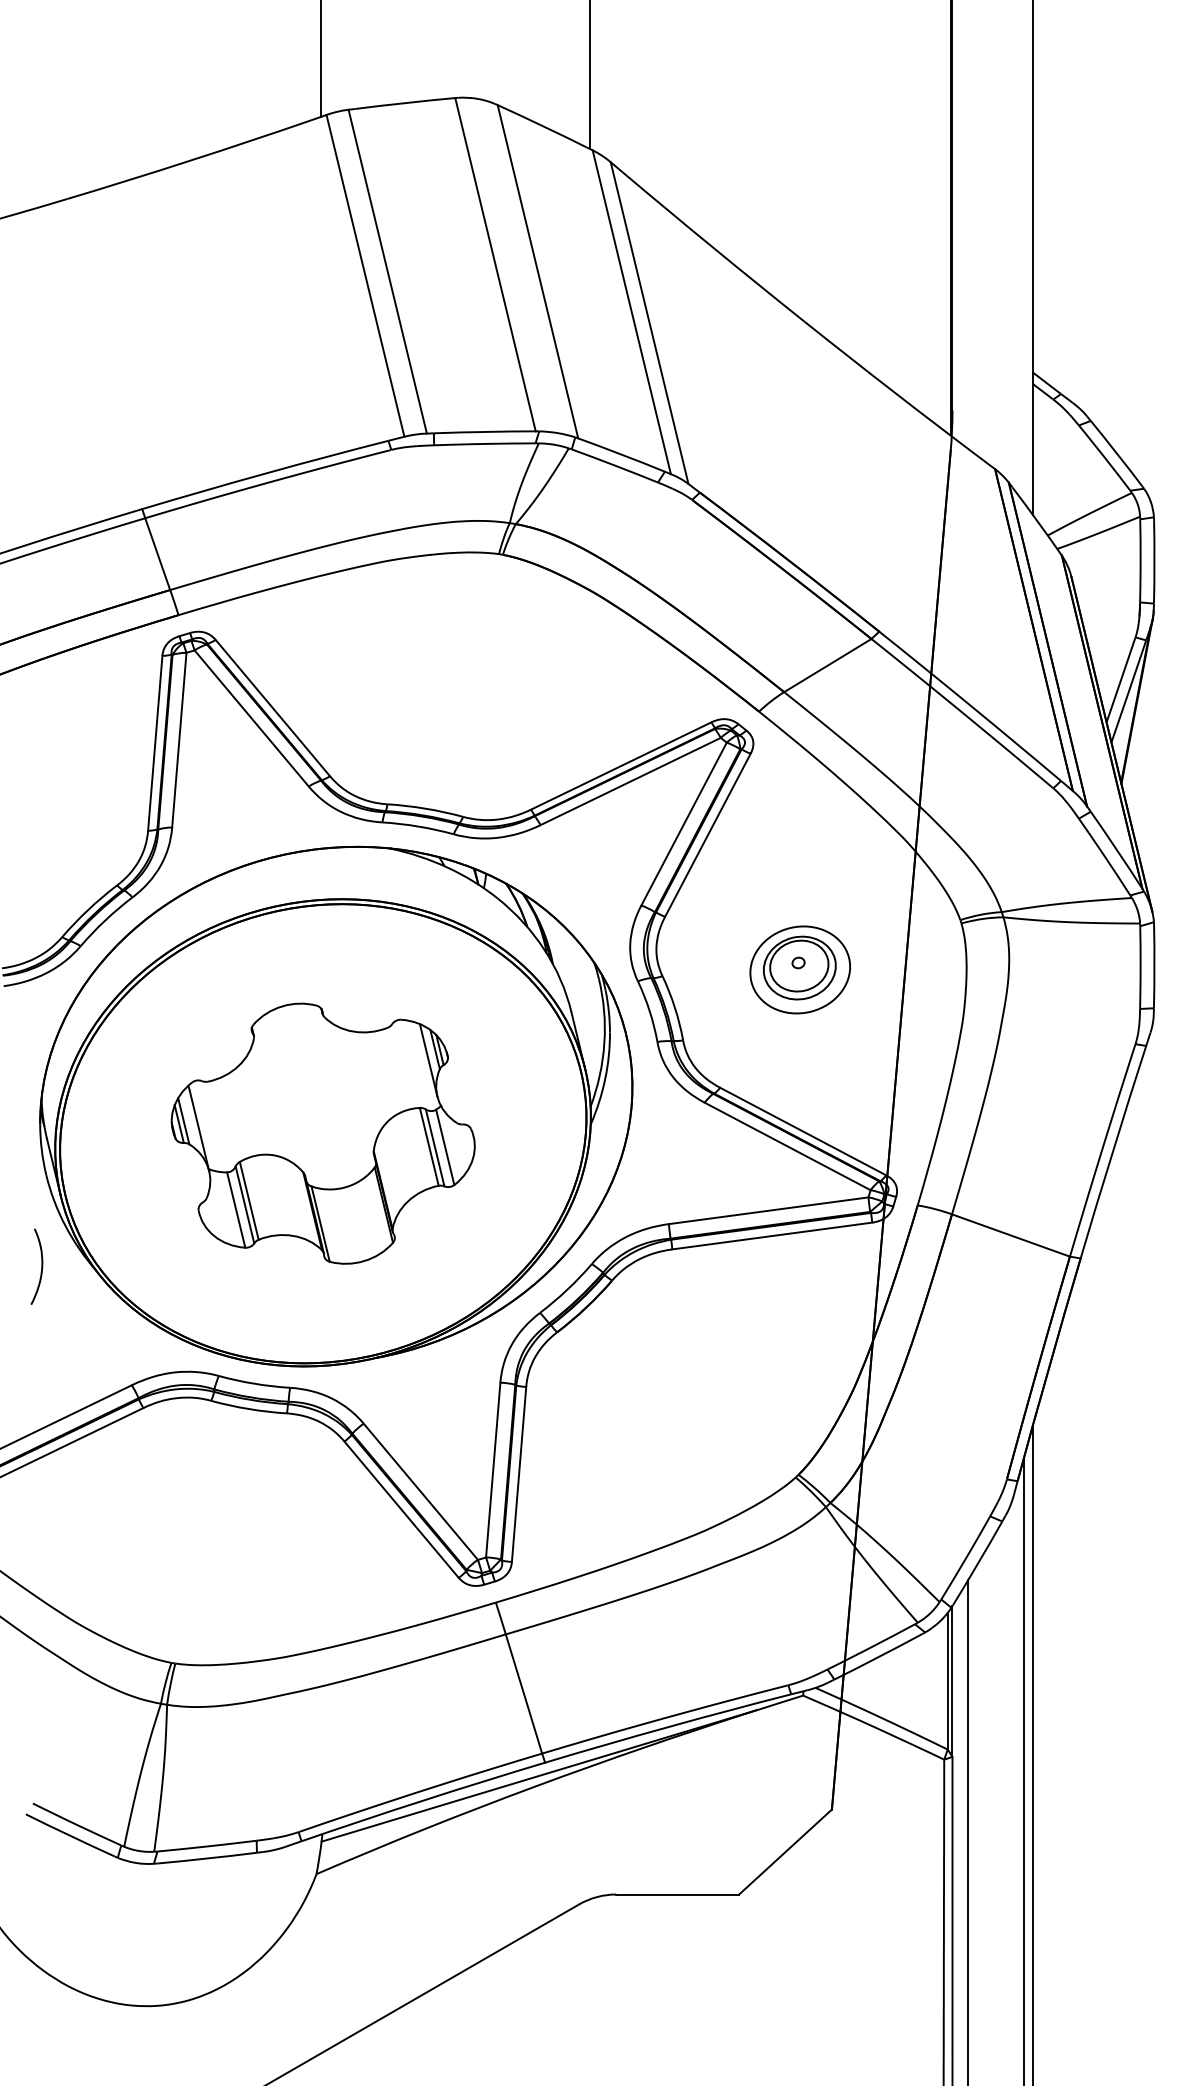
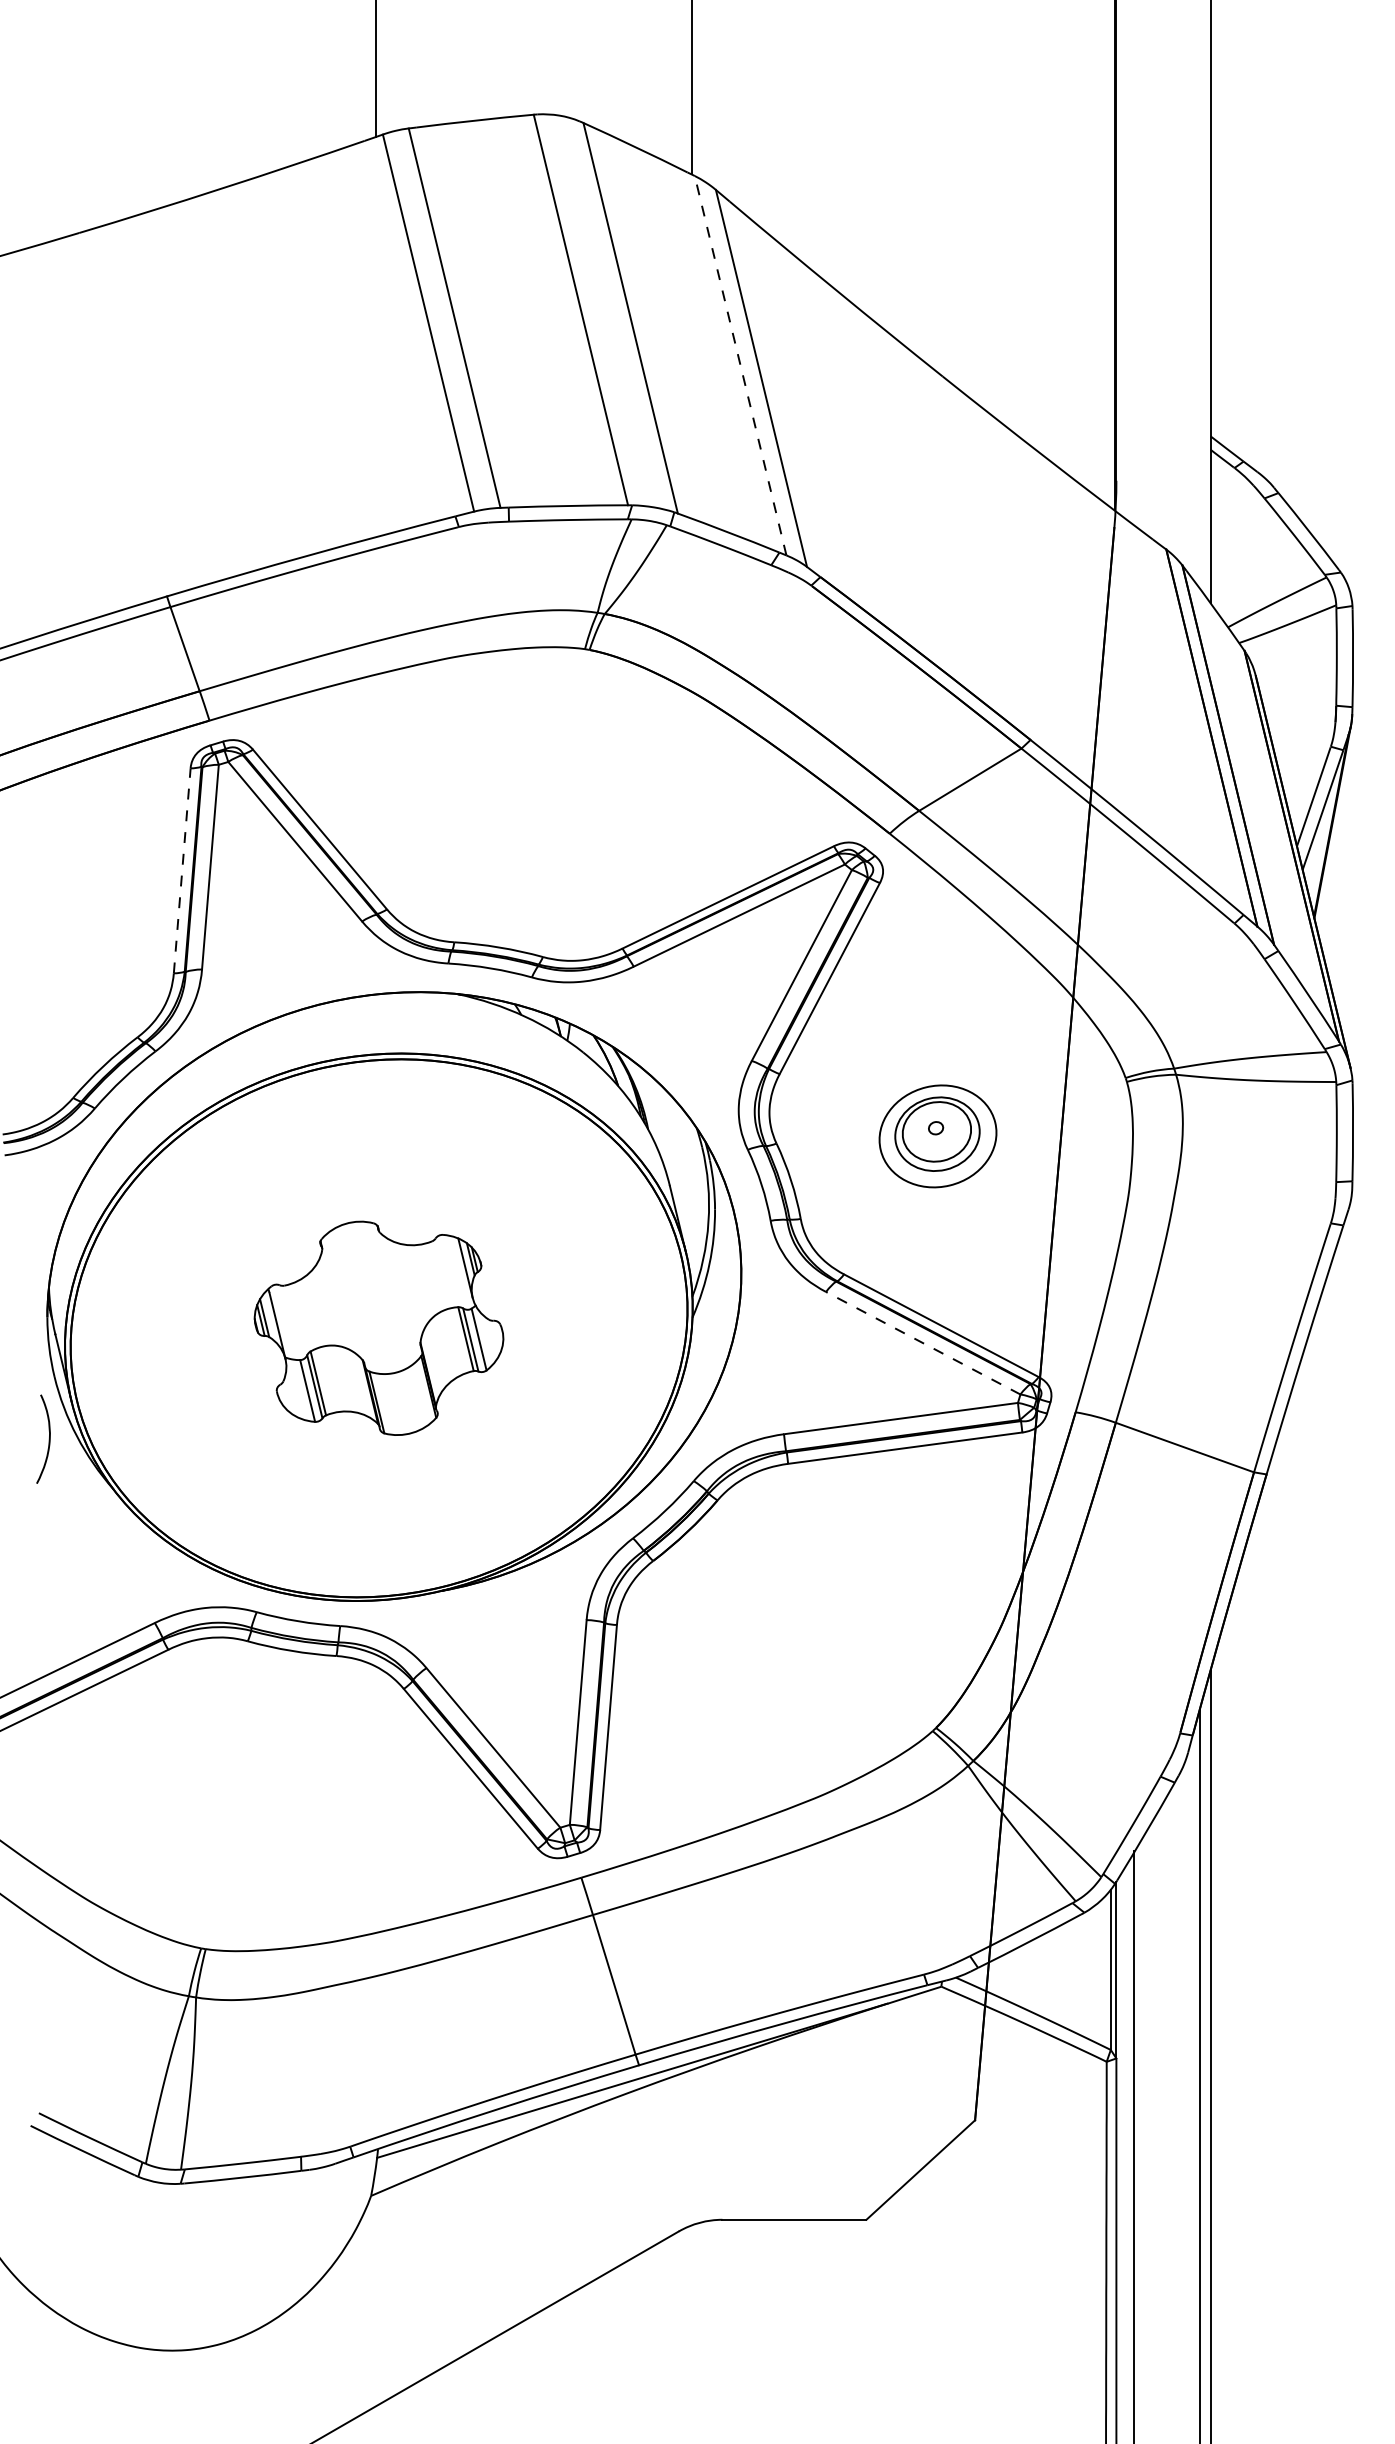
line: (631, 312) -> (740, 365), solid -> dashed
line: (155, 743) -> (182, 870), solid -> dashed
part: (322, 1133) -> (378, 1328), size x0.7
line: (787, 1146) -> (923, 1343), solid -> dashed
curve: (41, 1267) -> (48, 1439), moved

